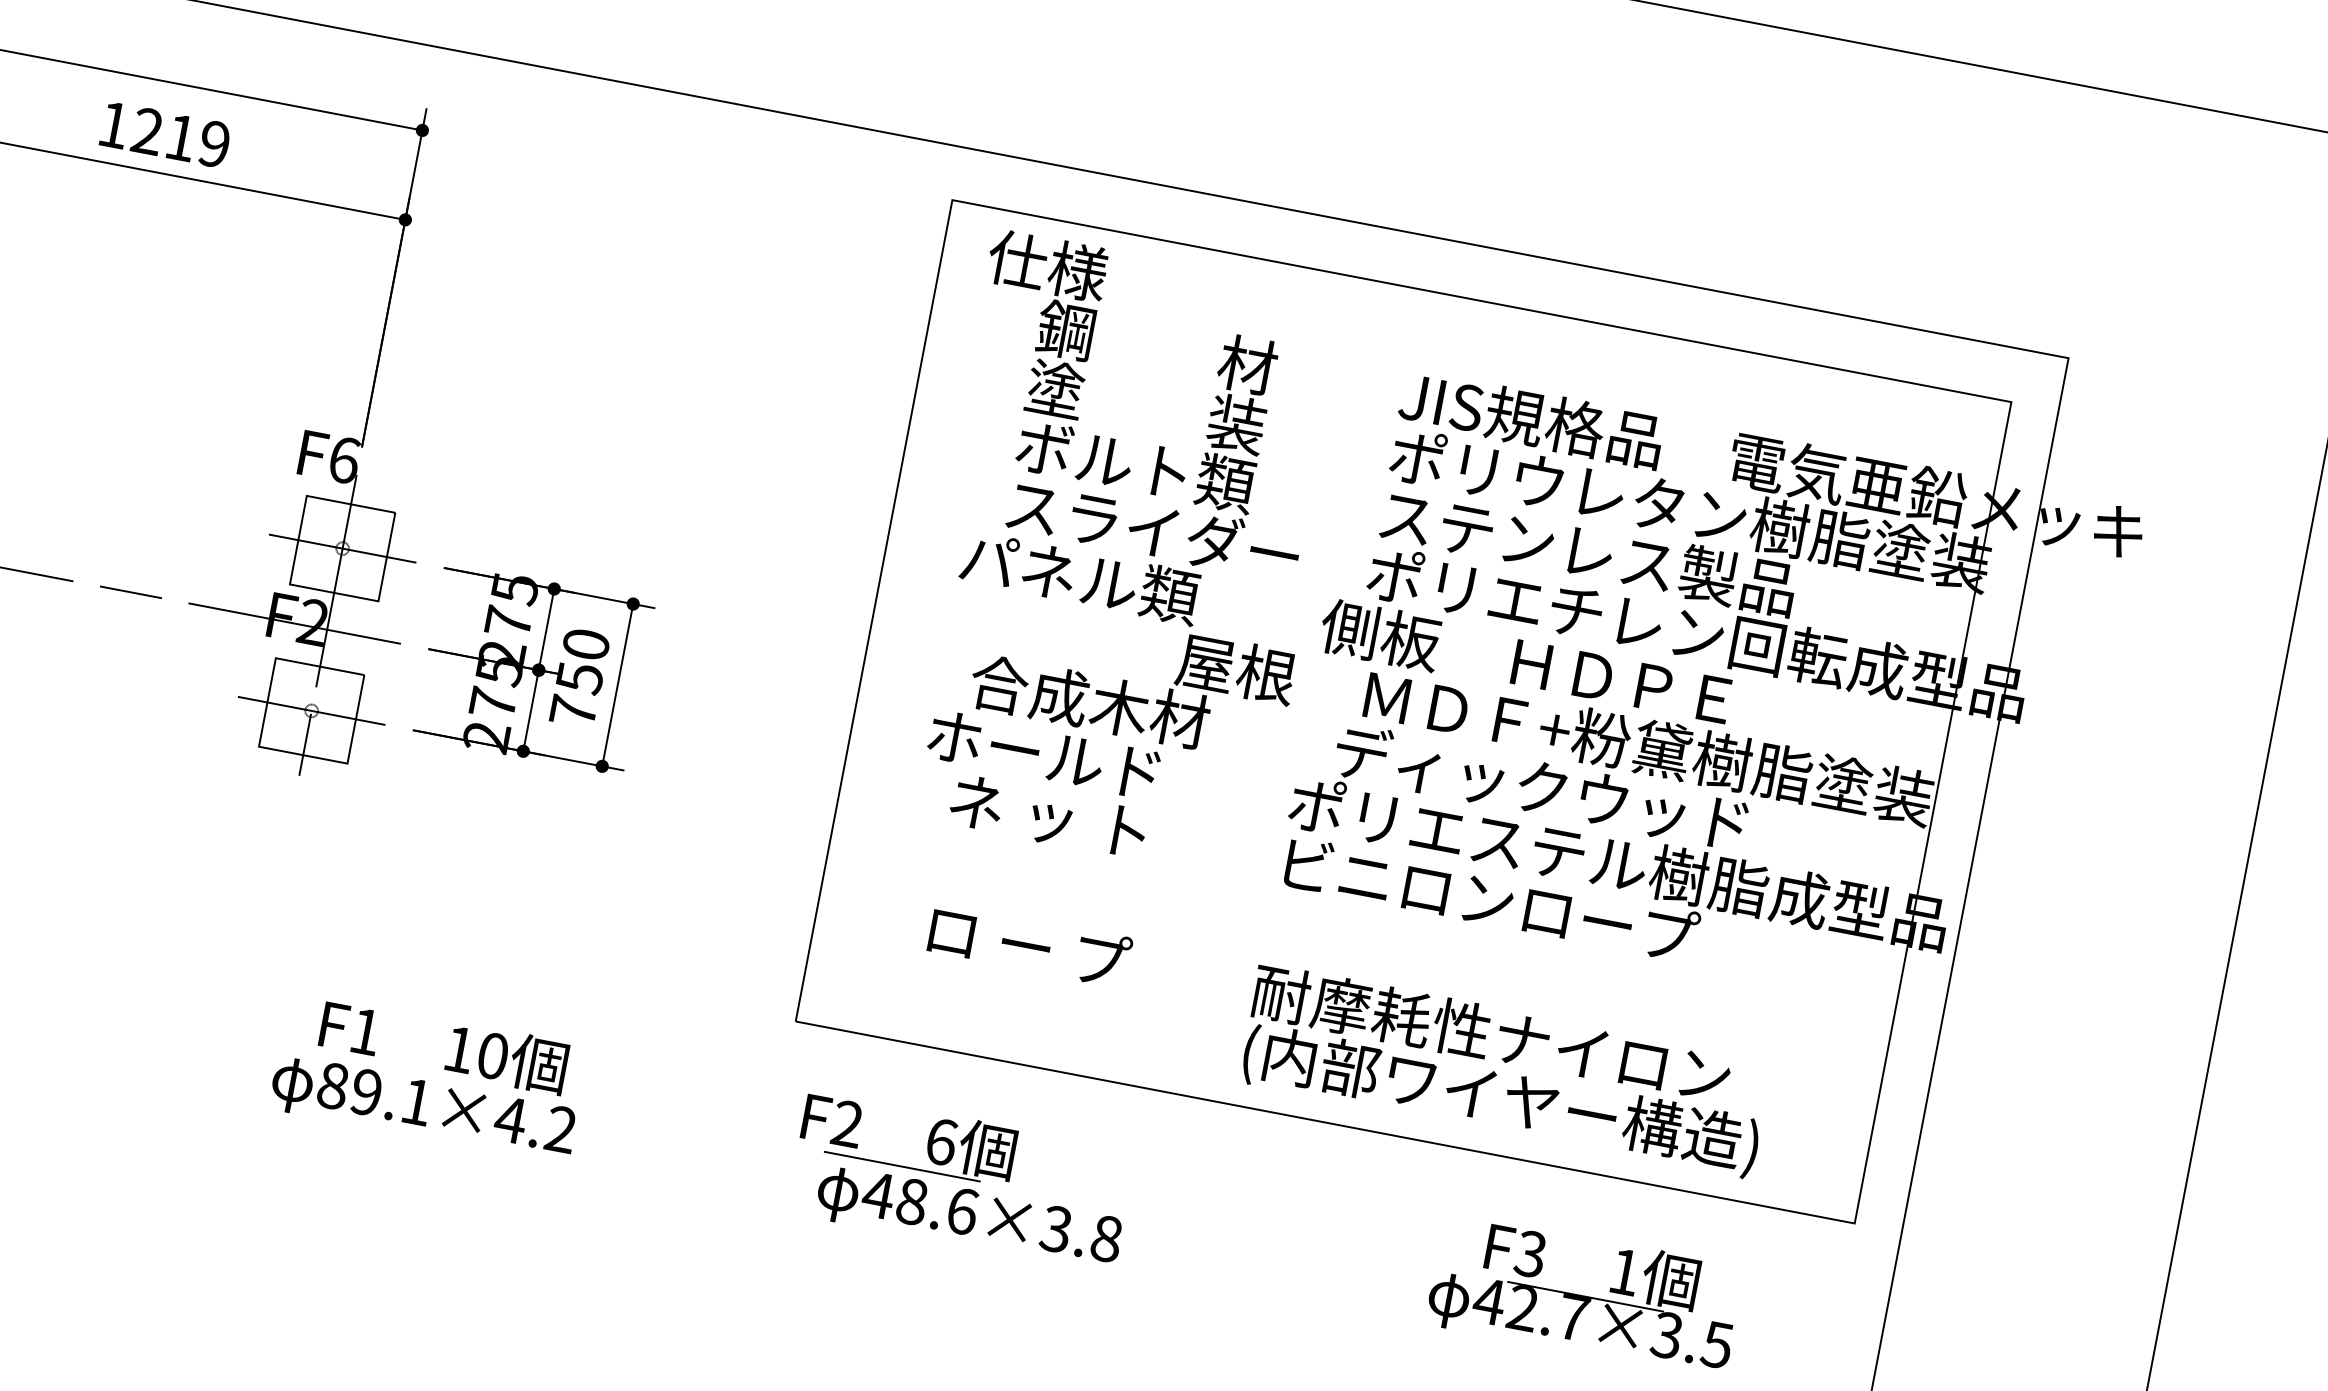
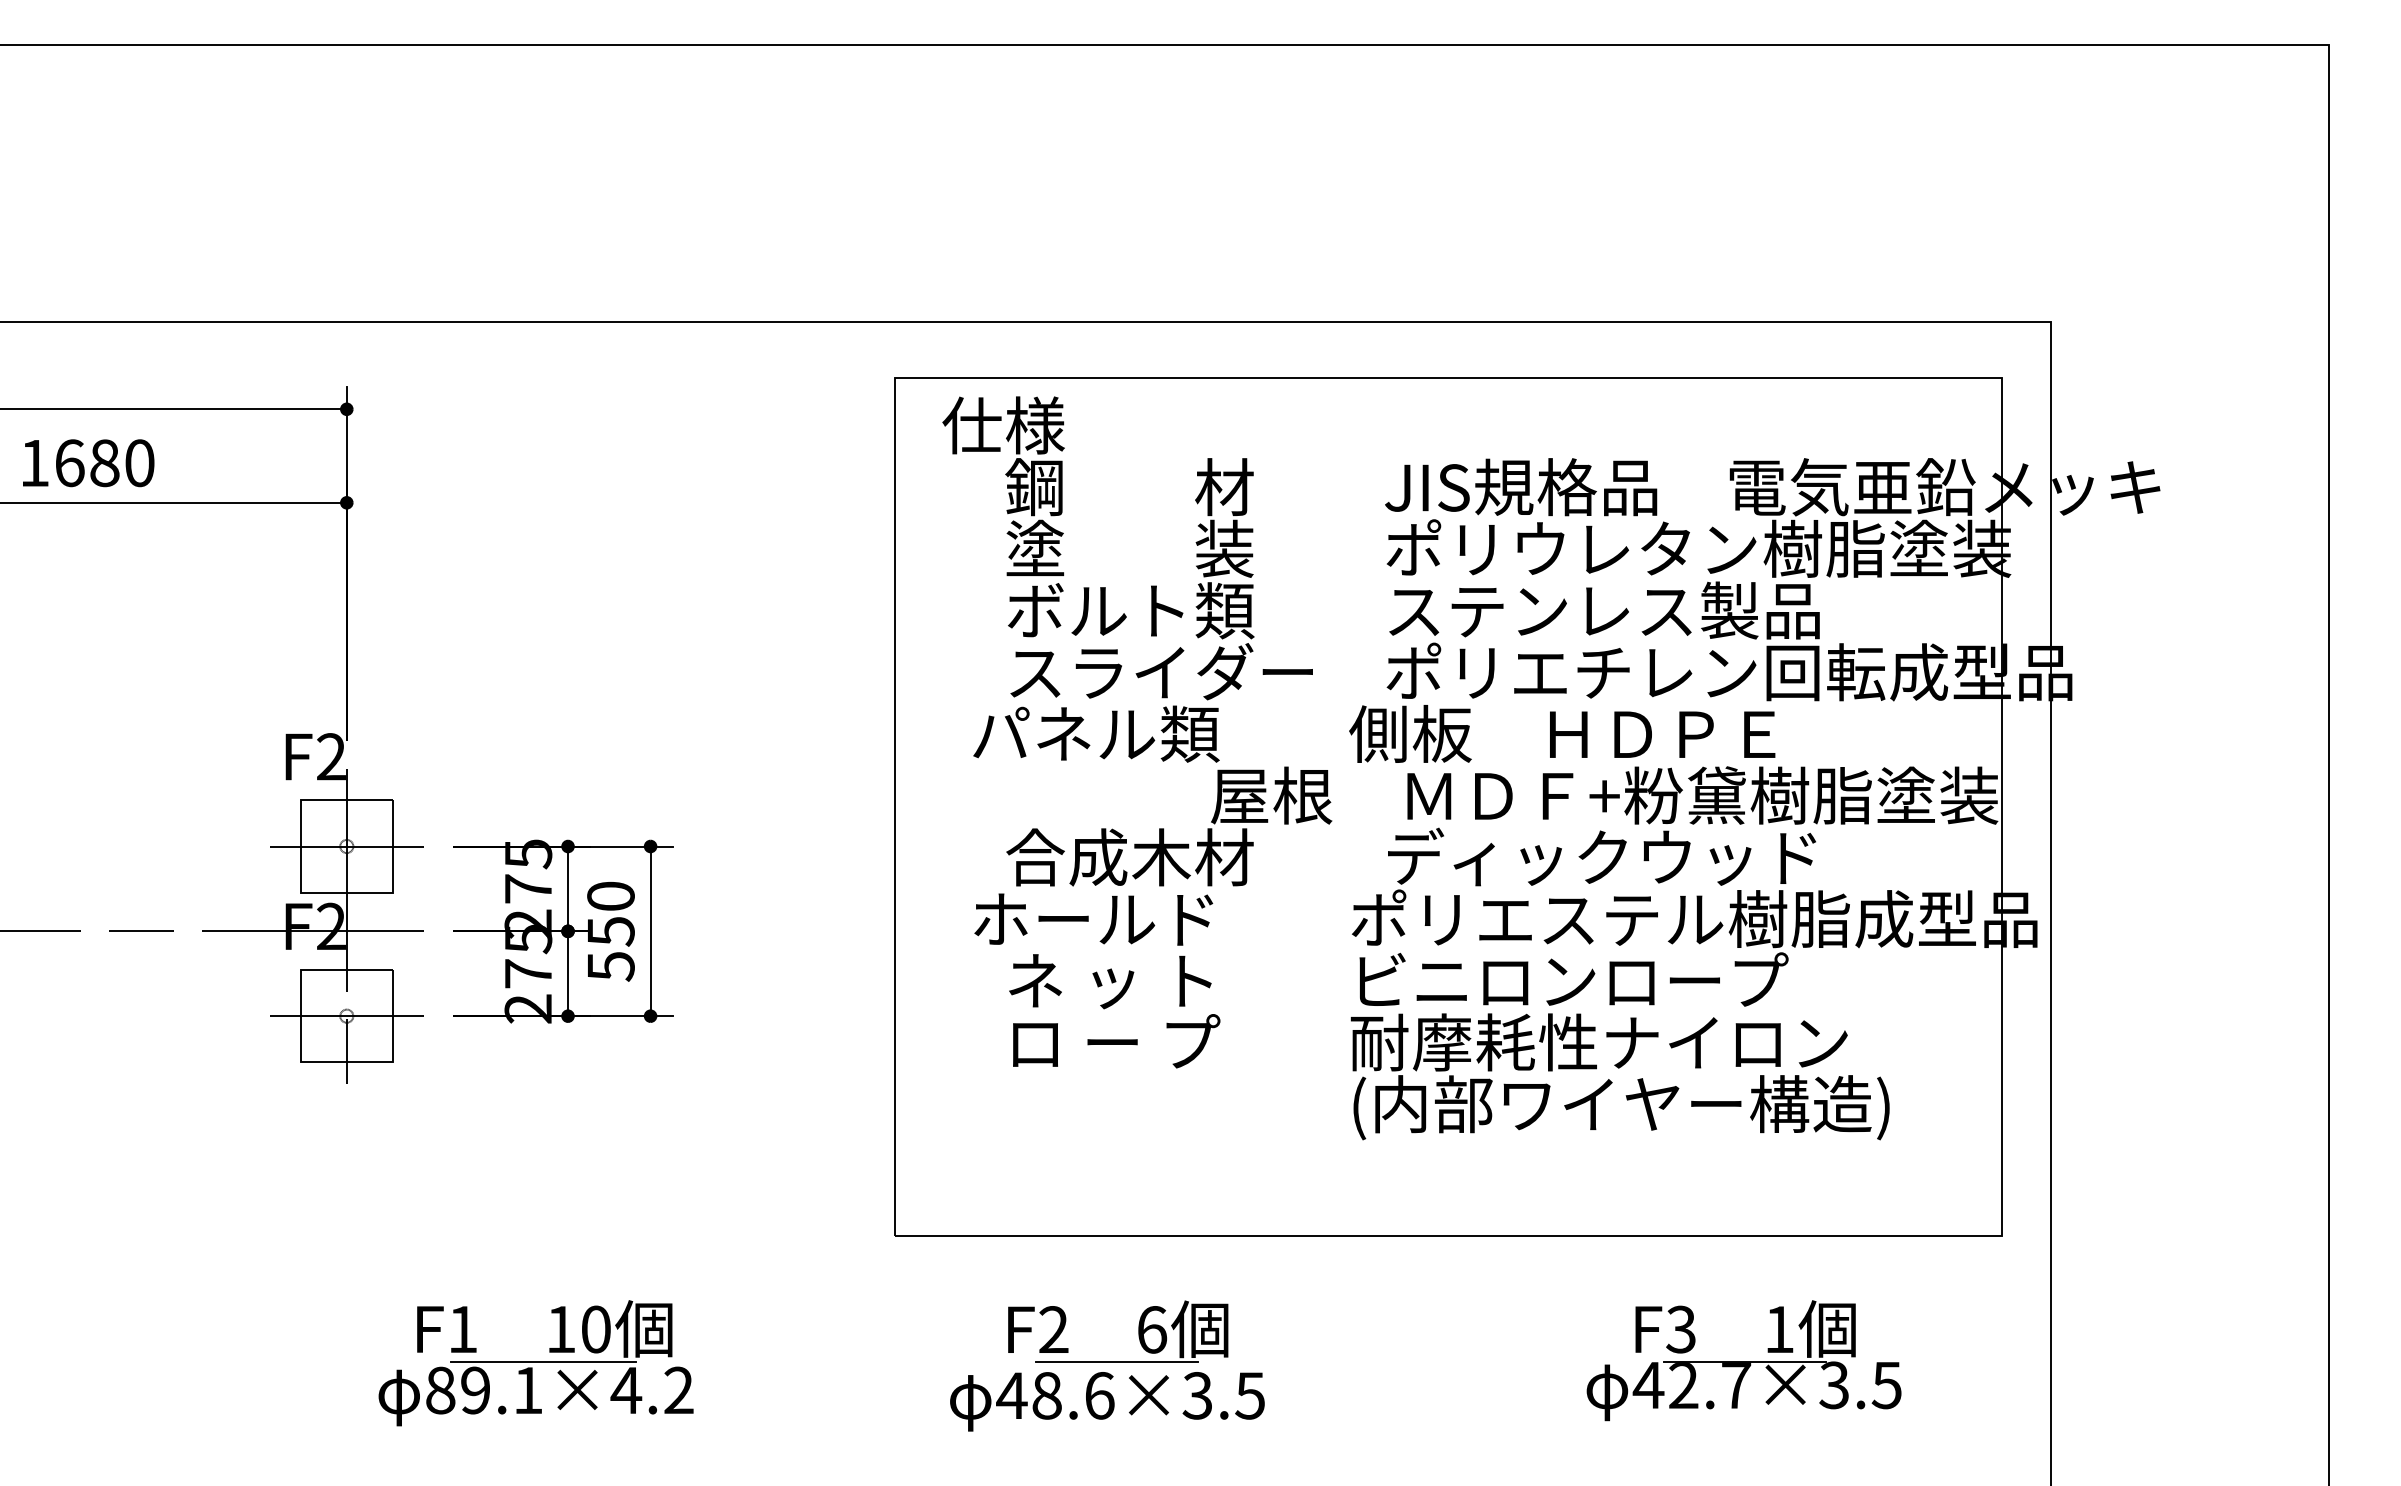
text: (180, 138) -> (104, 463), 1219 -> 1680
text: (344, 459) -> (331, 756), F6 -> F2
text: (573, 711) -> (611, 966), 750 -> 550
text: (1343, 1039) -> (1451, 1076), moved
line: (436, 1077) -> (543, 1361), added
part: (928, 1141) -> (1138, 1331), moved
text: (1106, 1238) -> (1250, 1395), 48.6×3.8 -> 48.6×3.5

